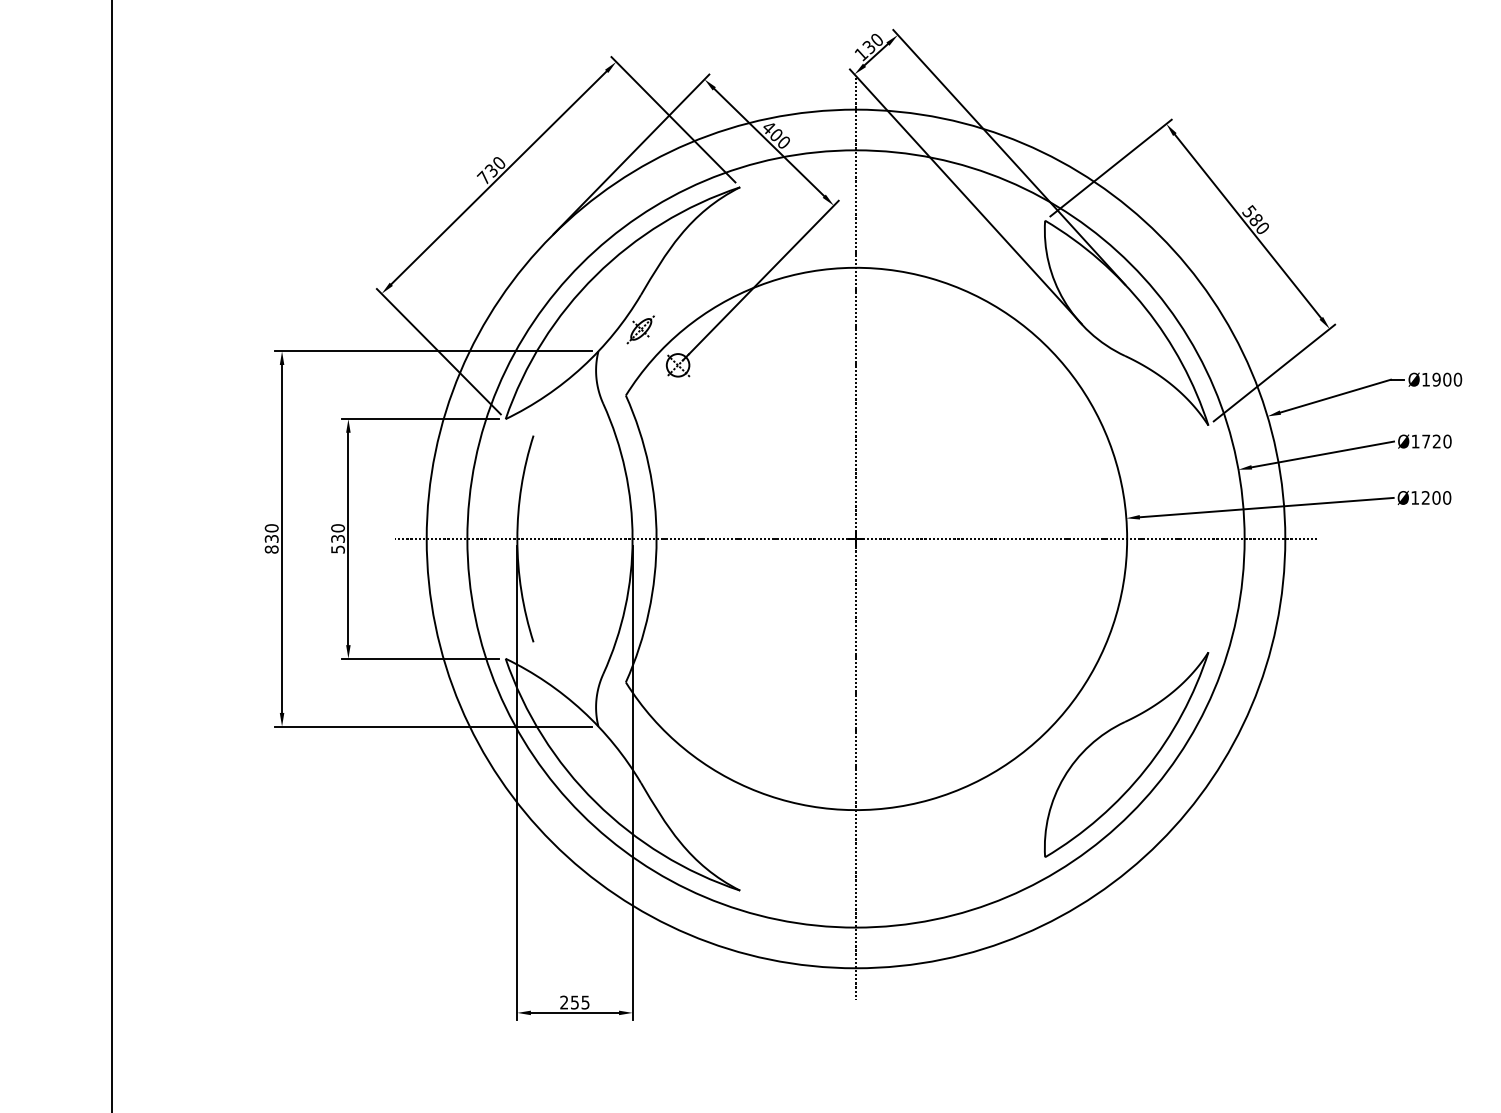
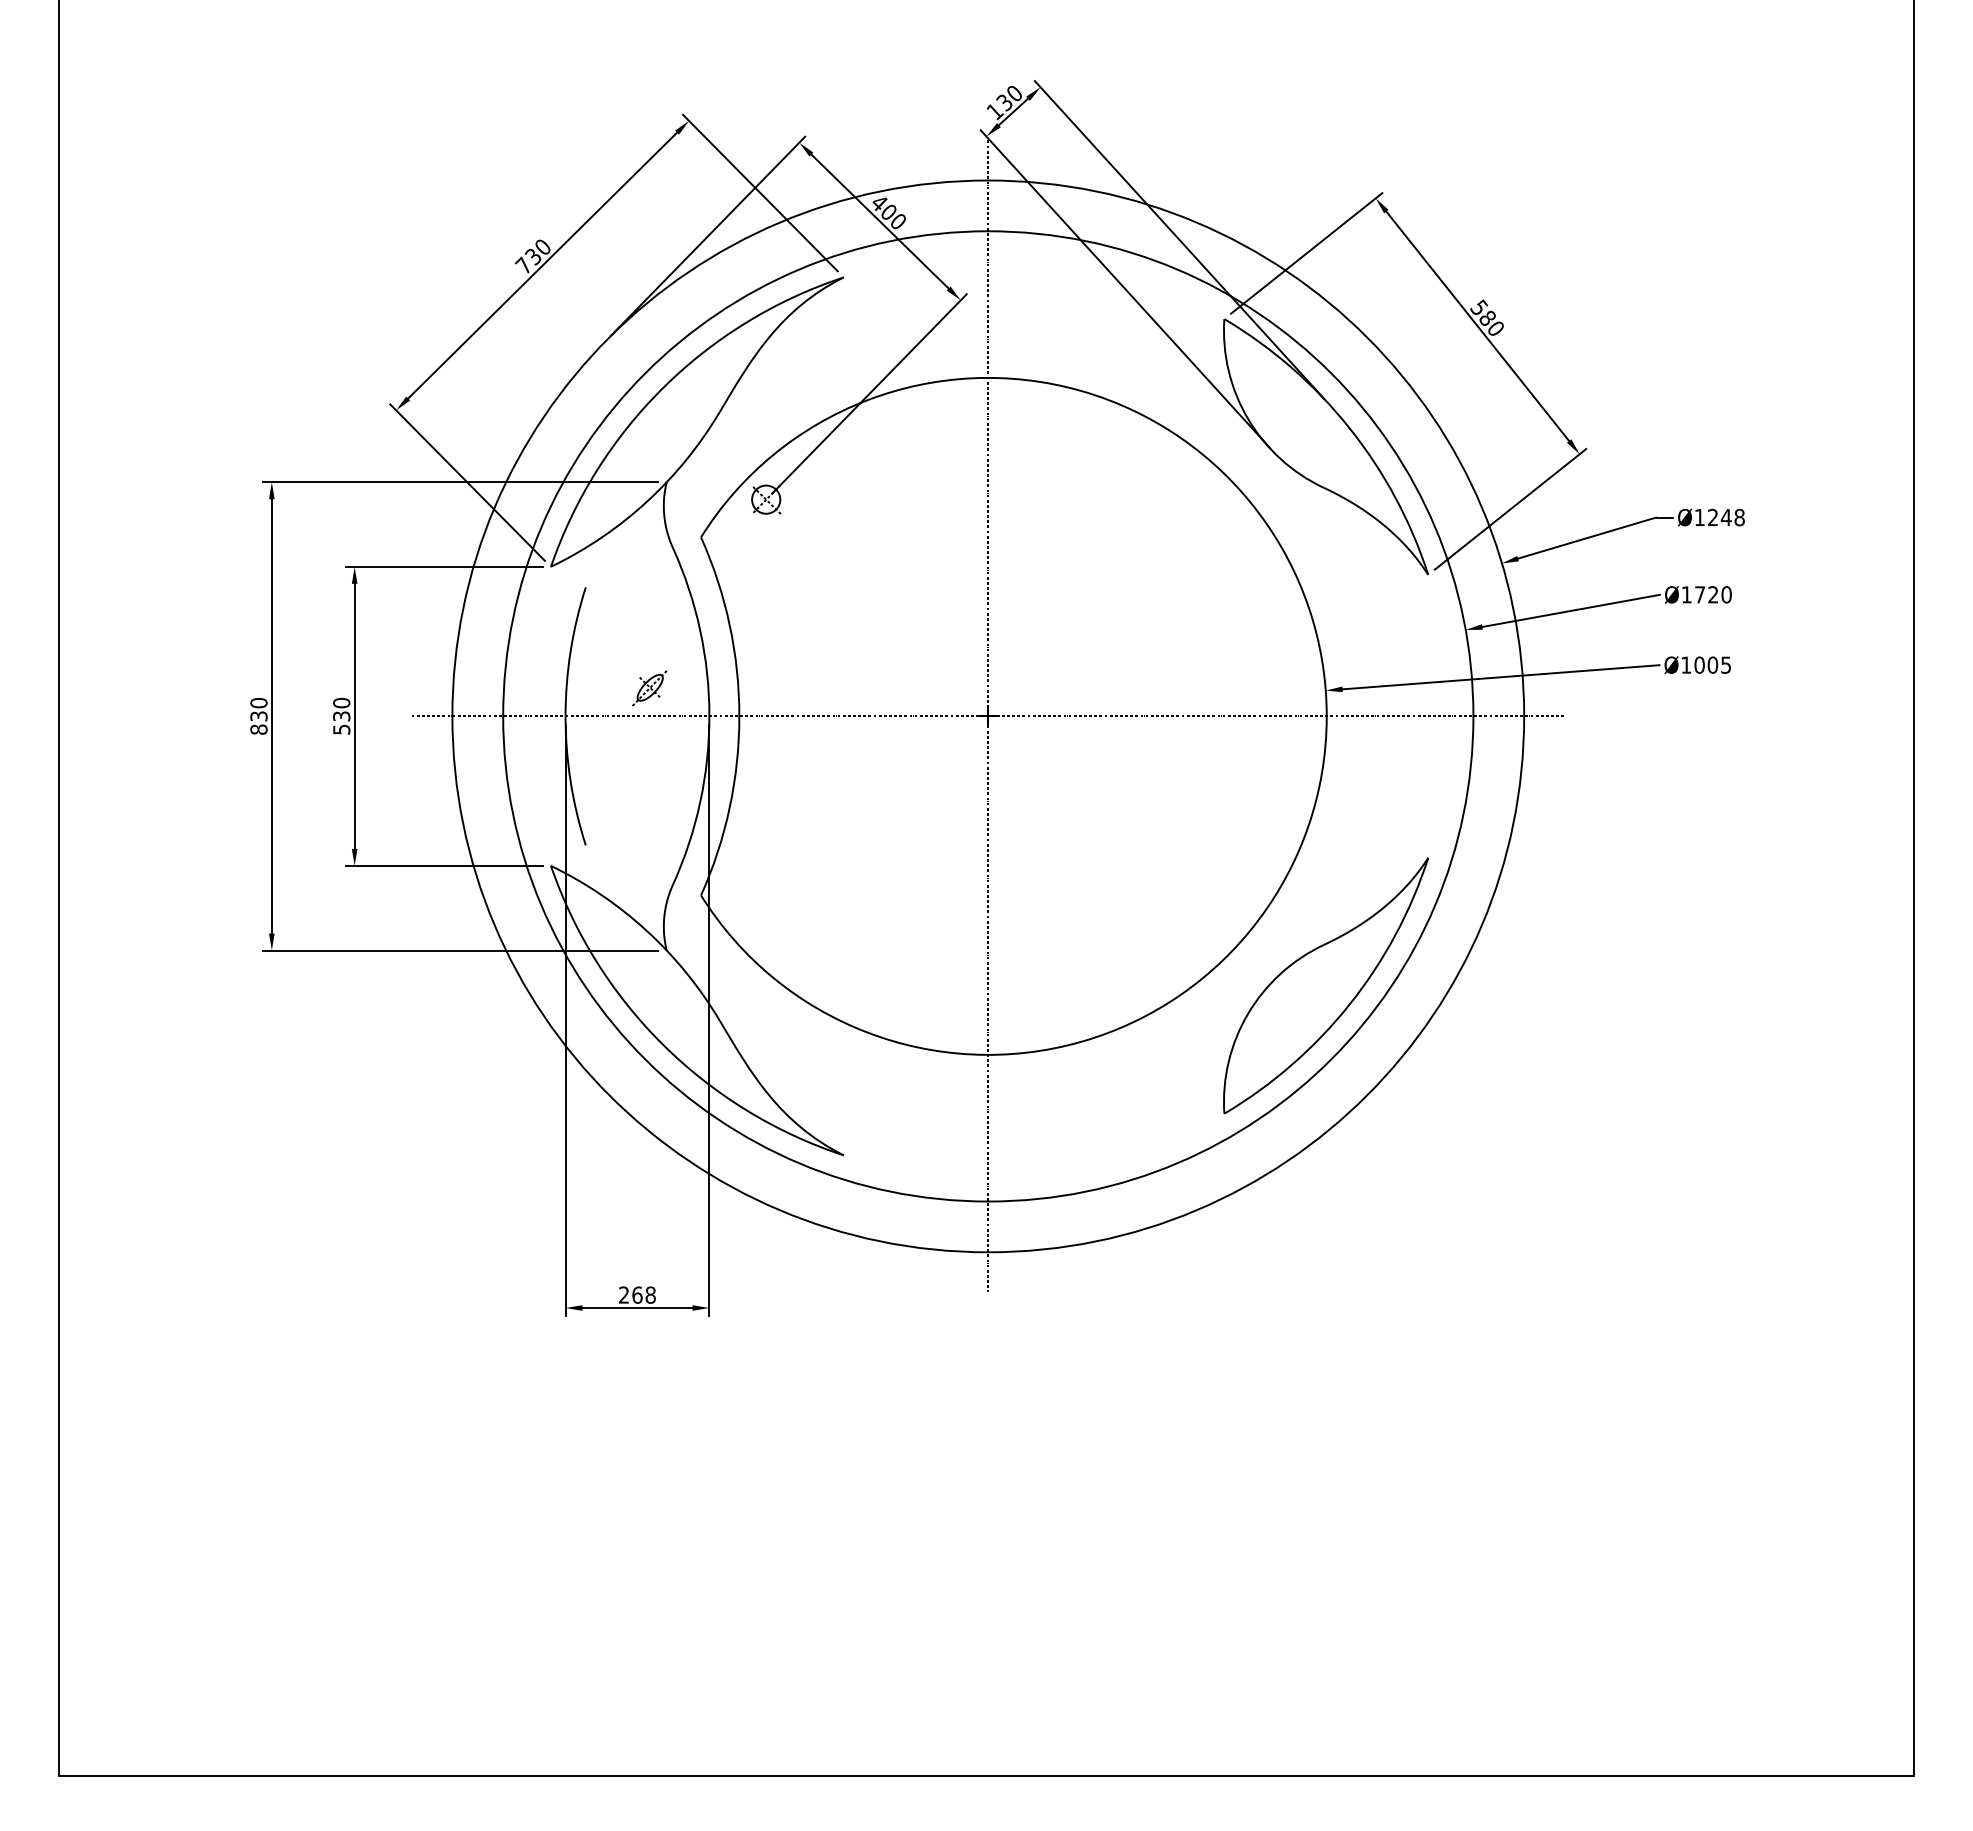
part: (640, 329) -> (649, 688), moved
text: (1446, 379) -> (1725, 517), Ø1900 -> Ø1248
text: (1436, 497) -> (1712, 664), Ø1200 -> Ø1005
text: (579, 1002) -> (643, 1294), 255 -> 268

